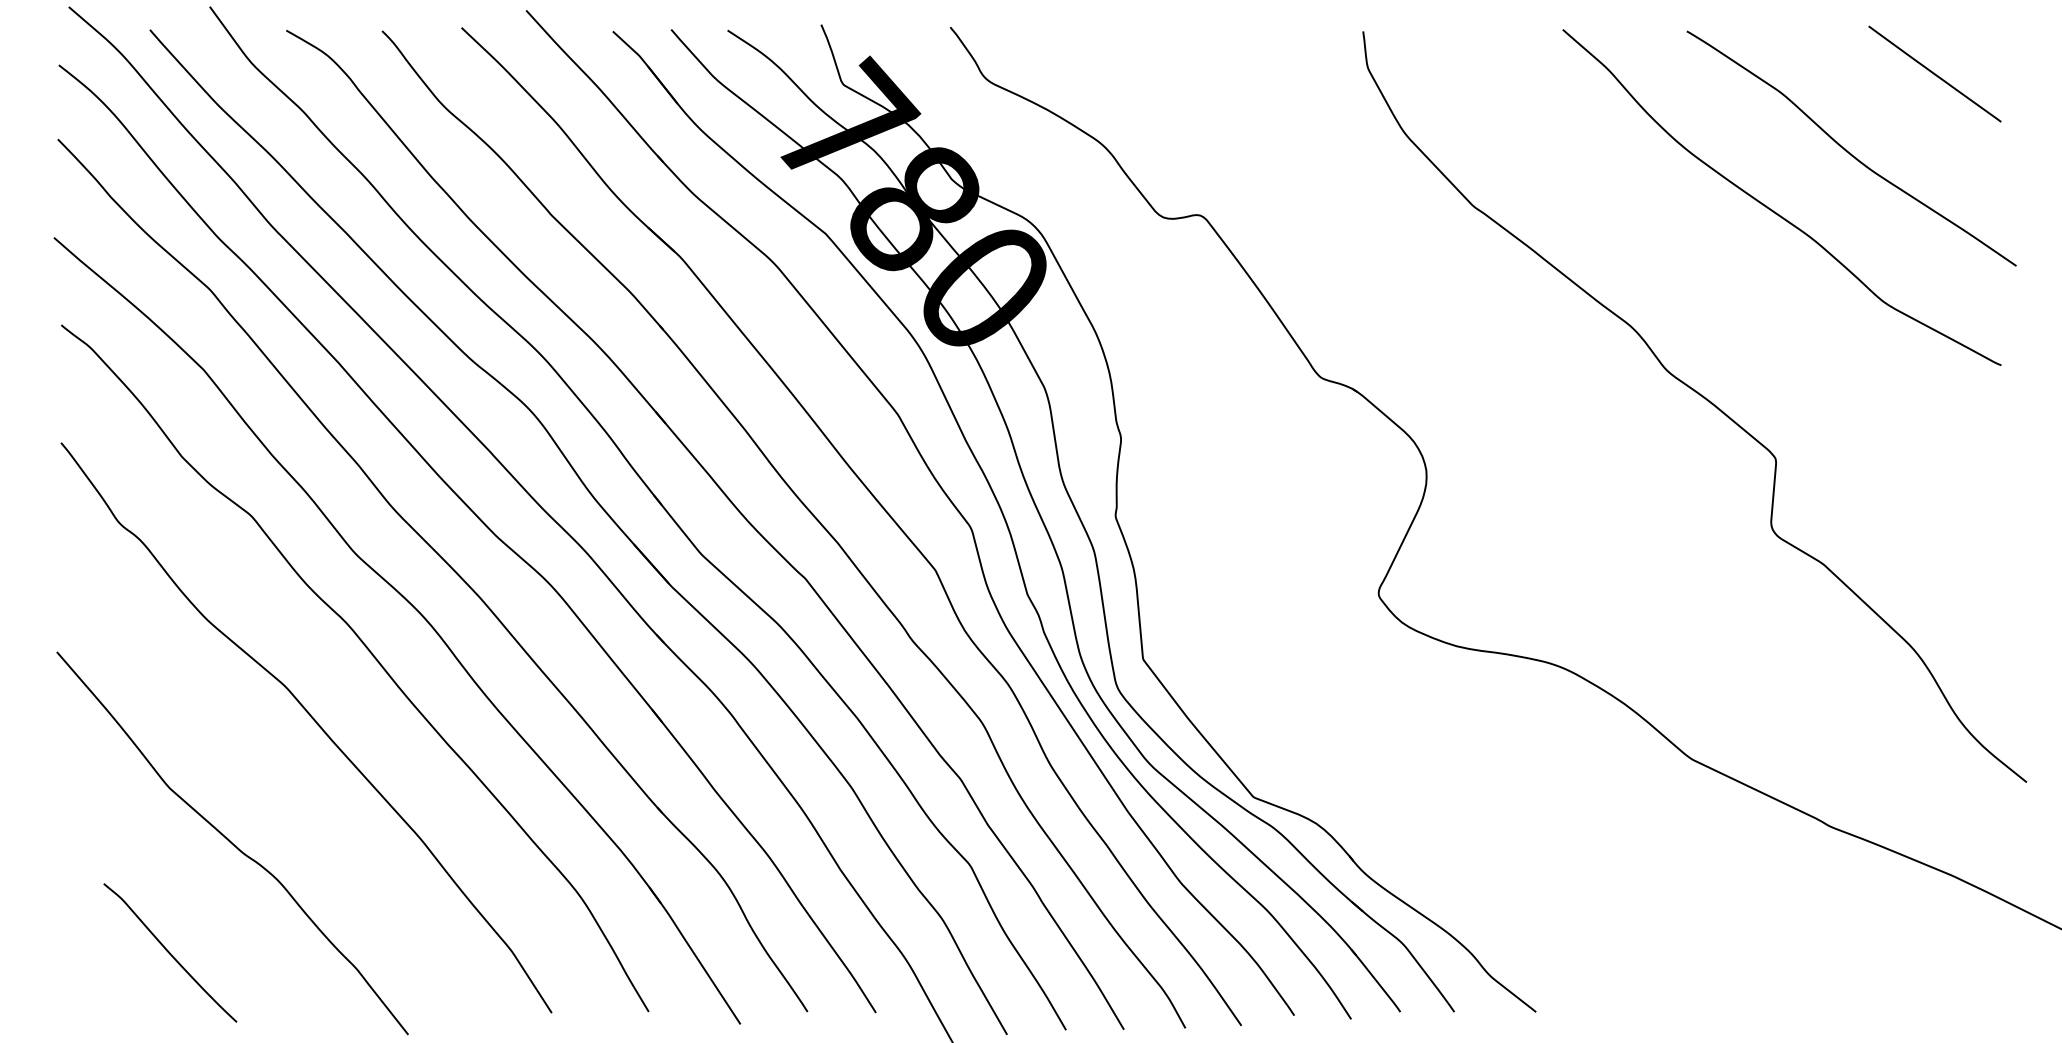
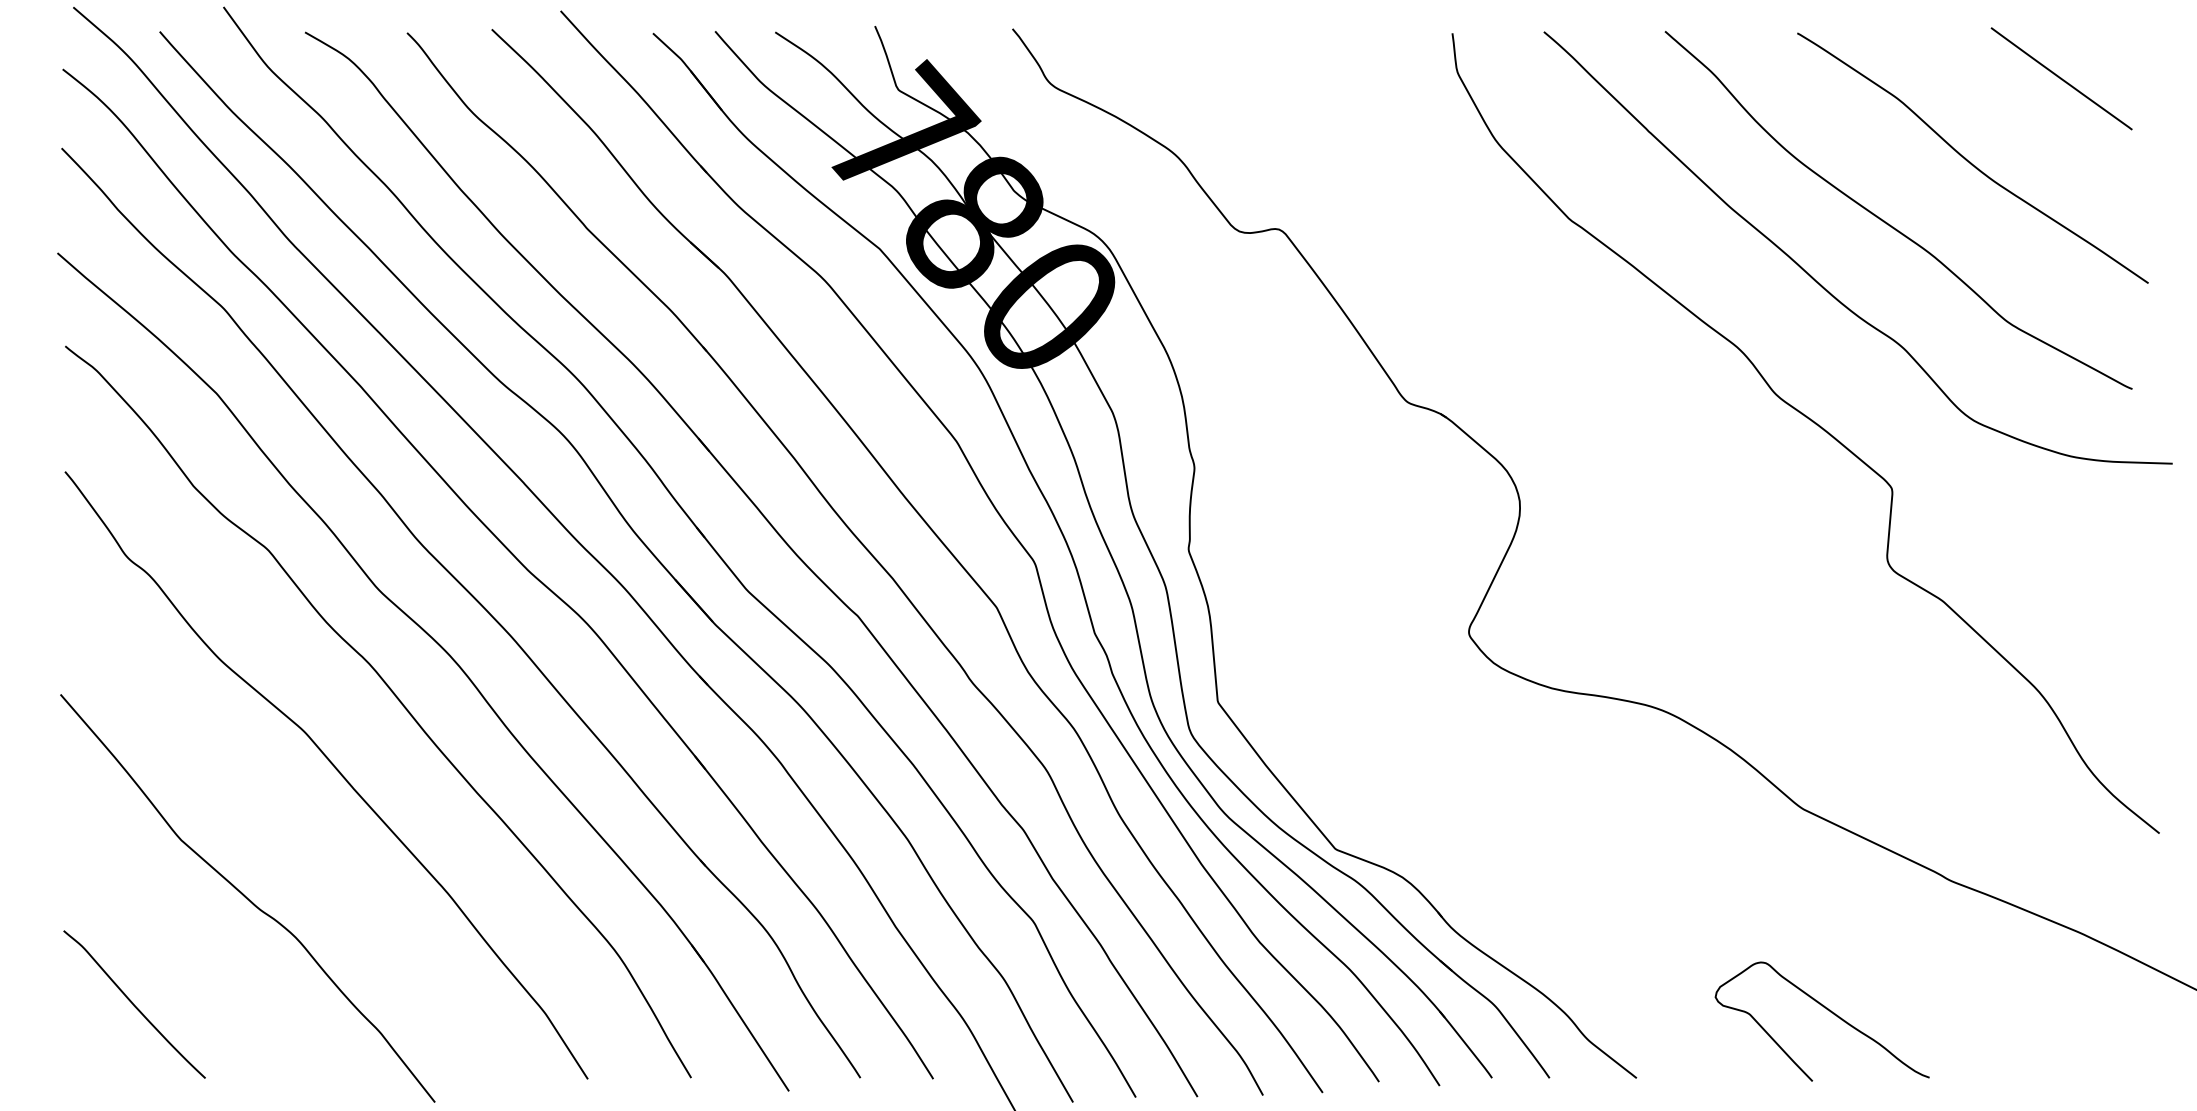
curve: (1712, 269) -> (1824, 286), added
curve: (1716, 949) -> (1828, 1011), added
curve: (170, 952) -> (134, 1004), moved

